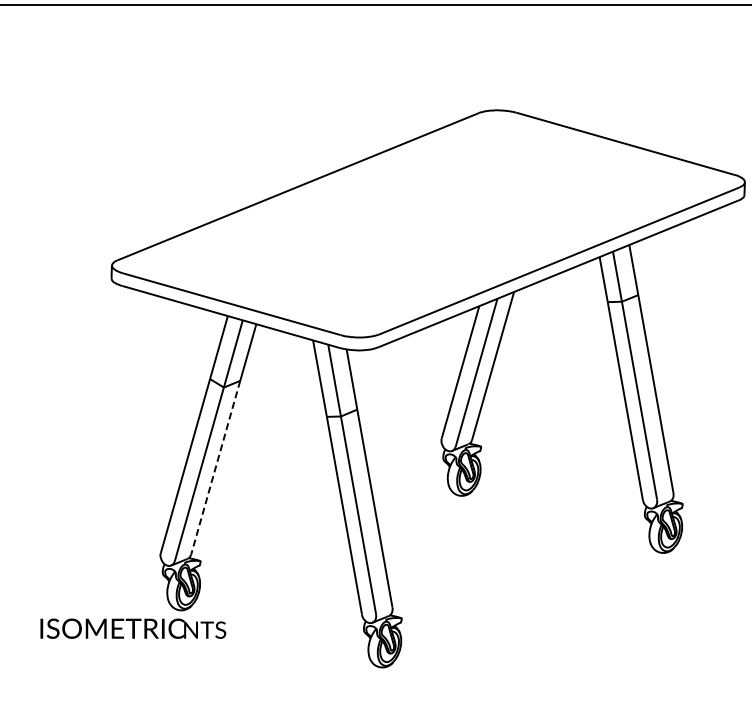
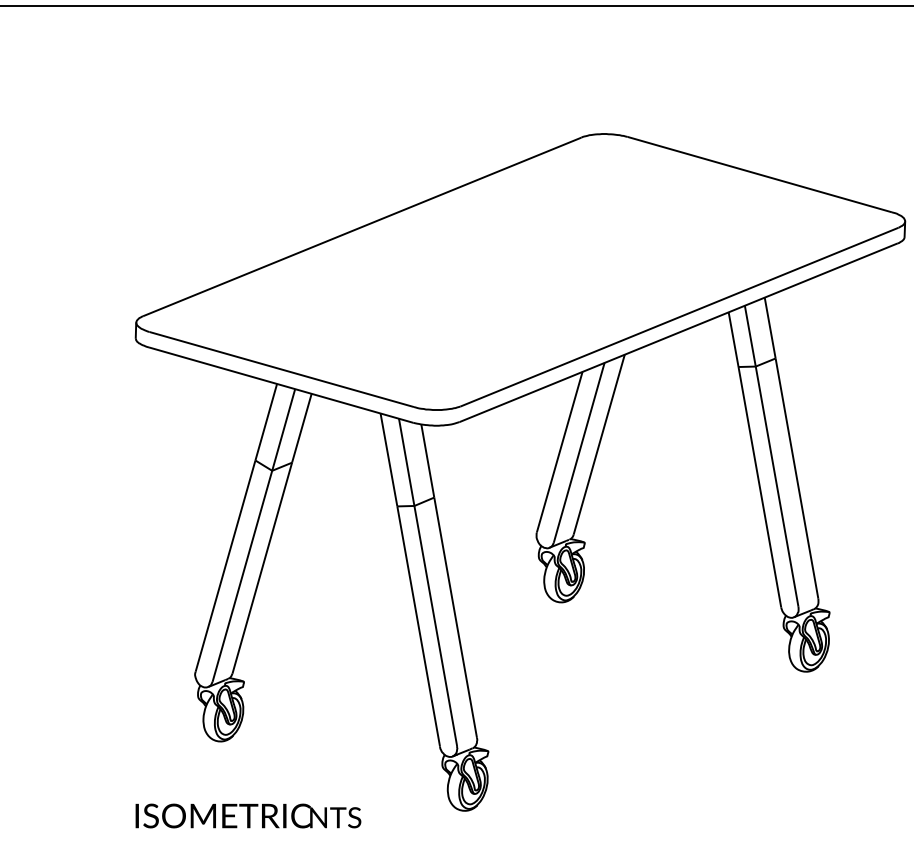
line: (215, 468) -> (262, 569), dashed -> solid
text: (133, 628) -> (248, 815), moved

